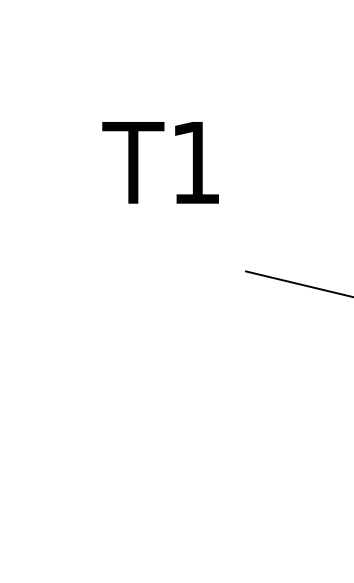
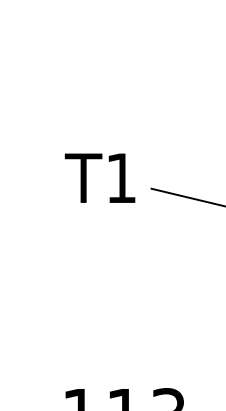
text: (159, 161) -> (99, 177), moved

